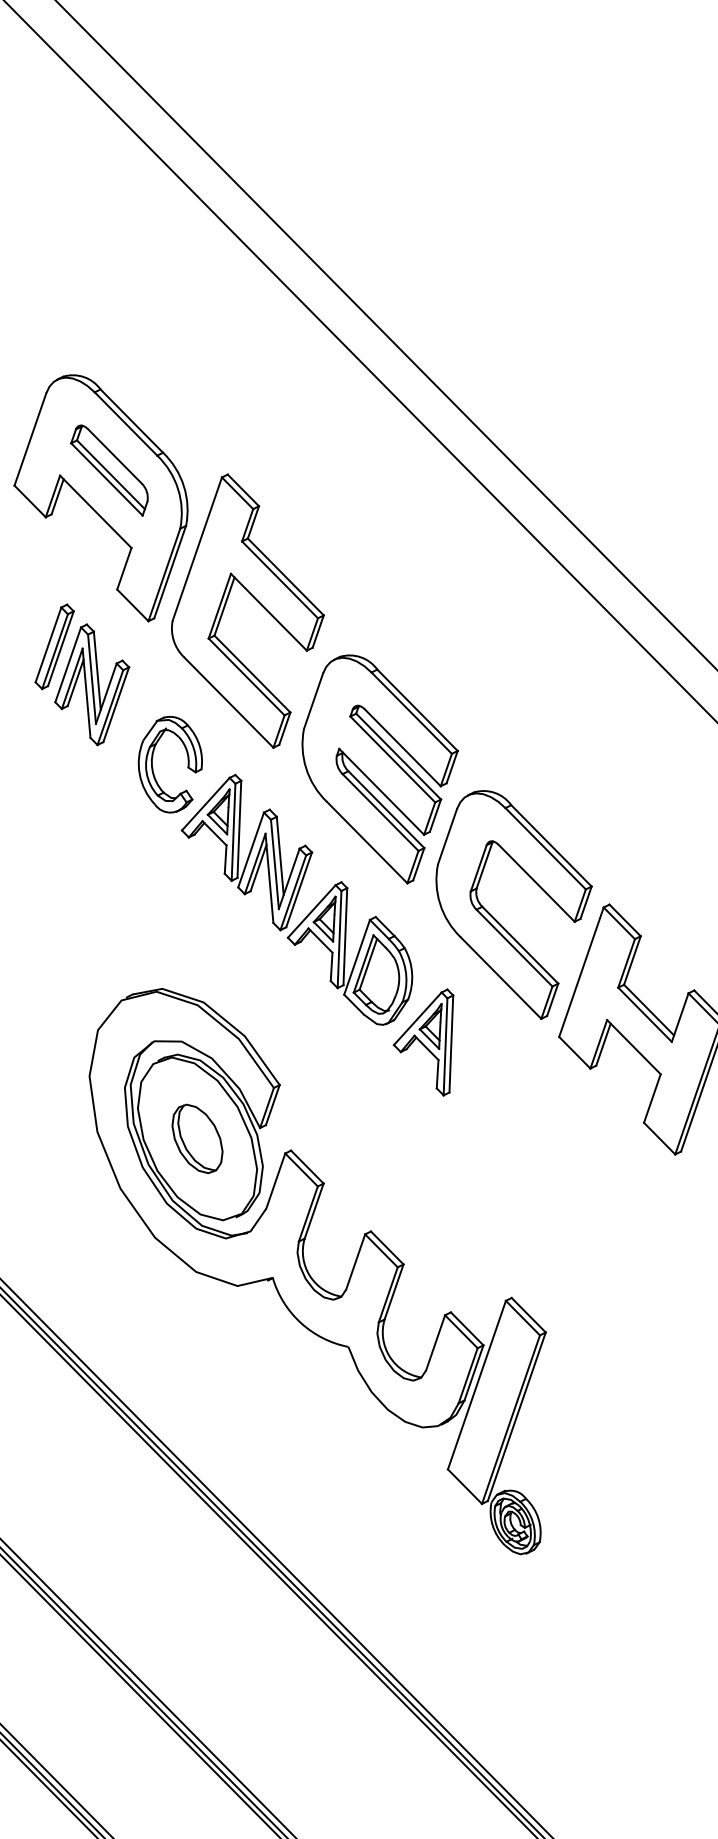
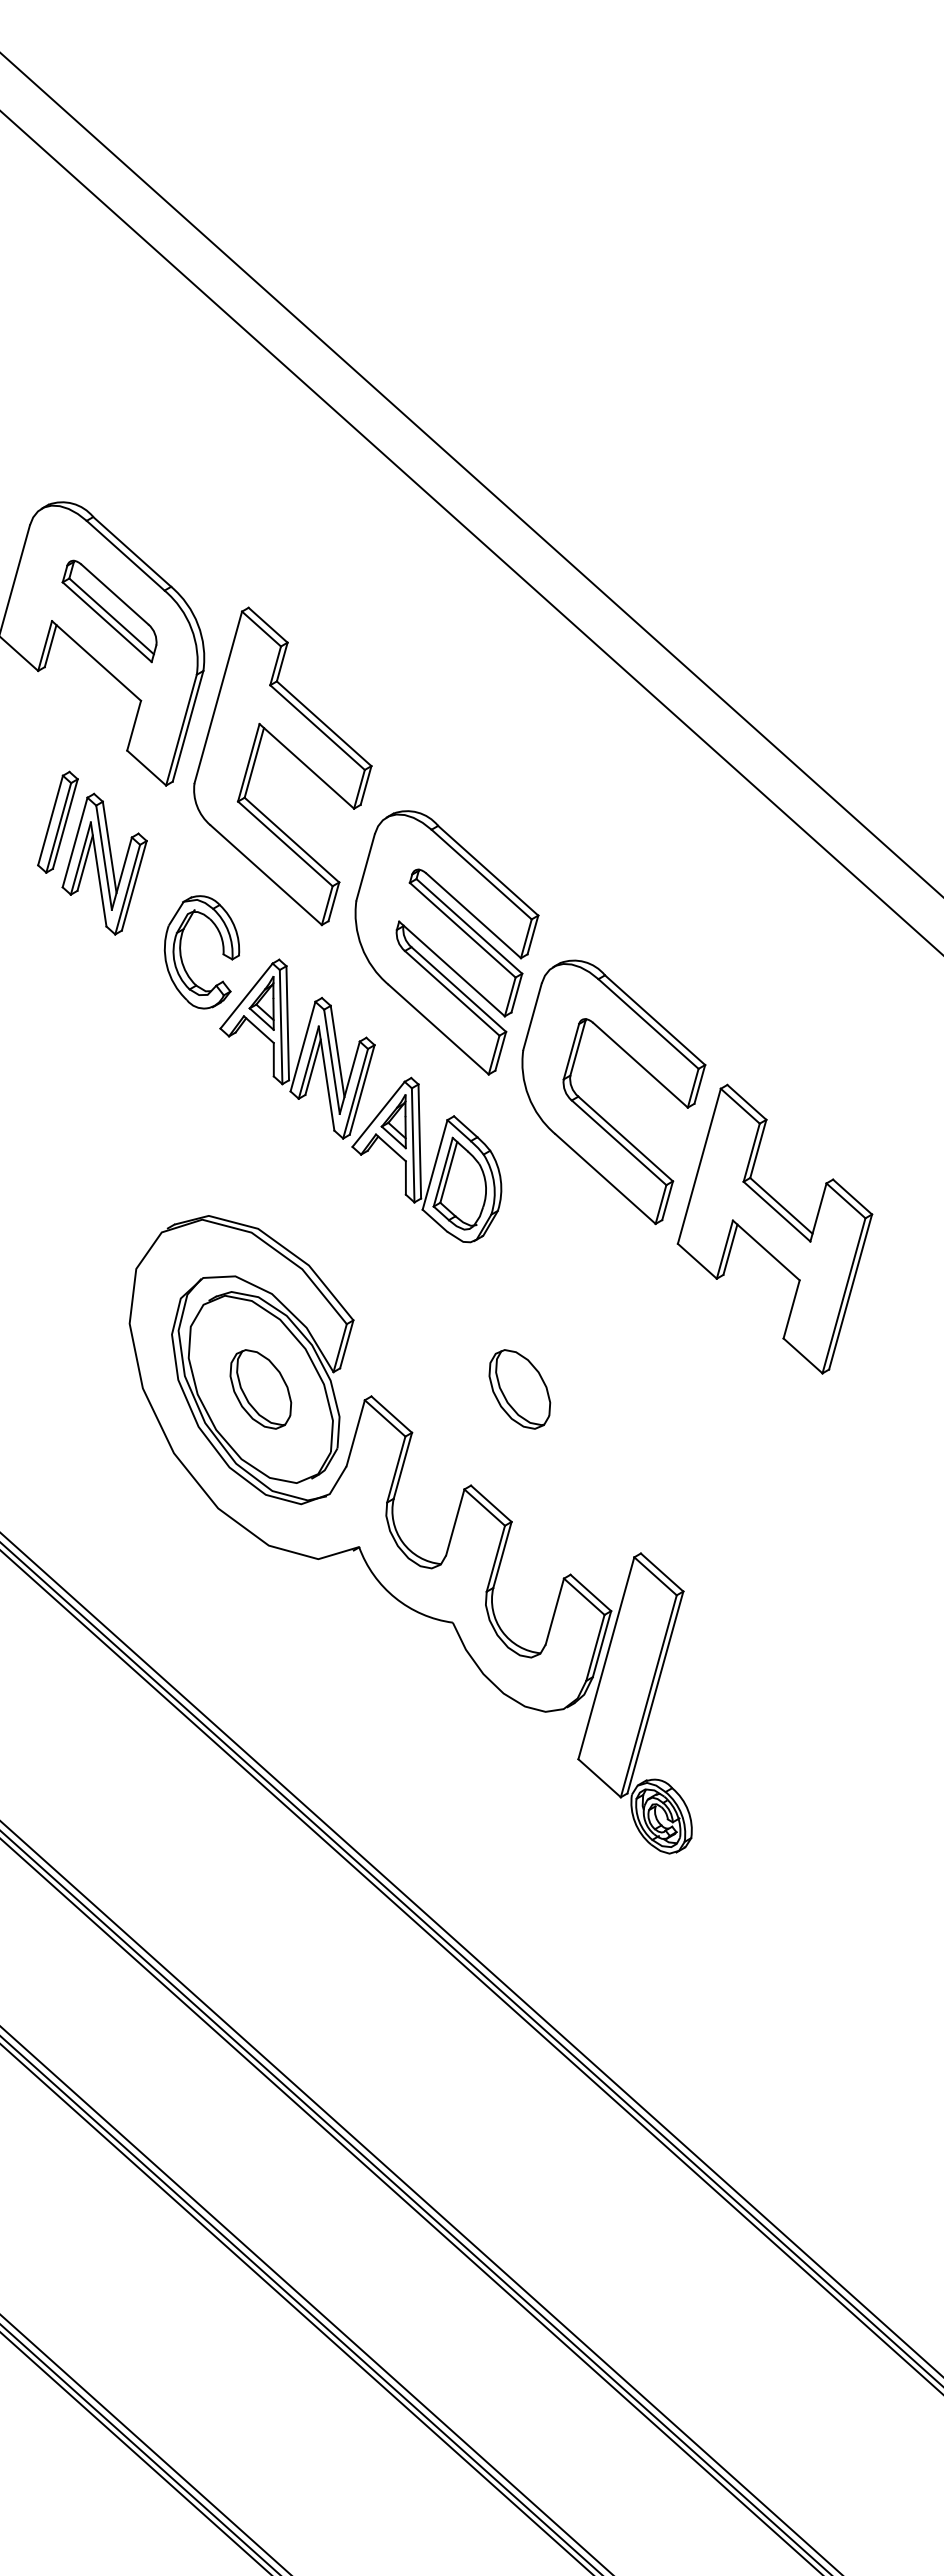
part: (423, 1041) -> (518, 1258), removed
part: (417, 1152) -> (519, 1389), added

